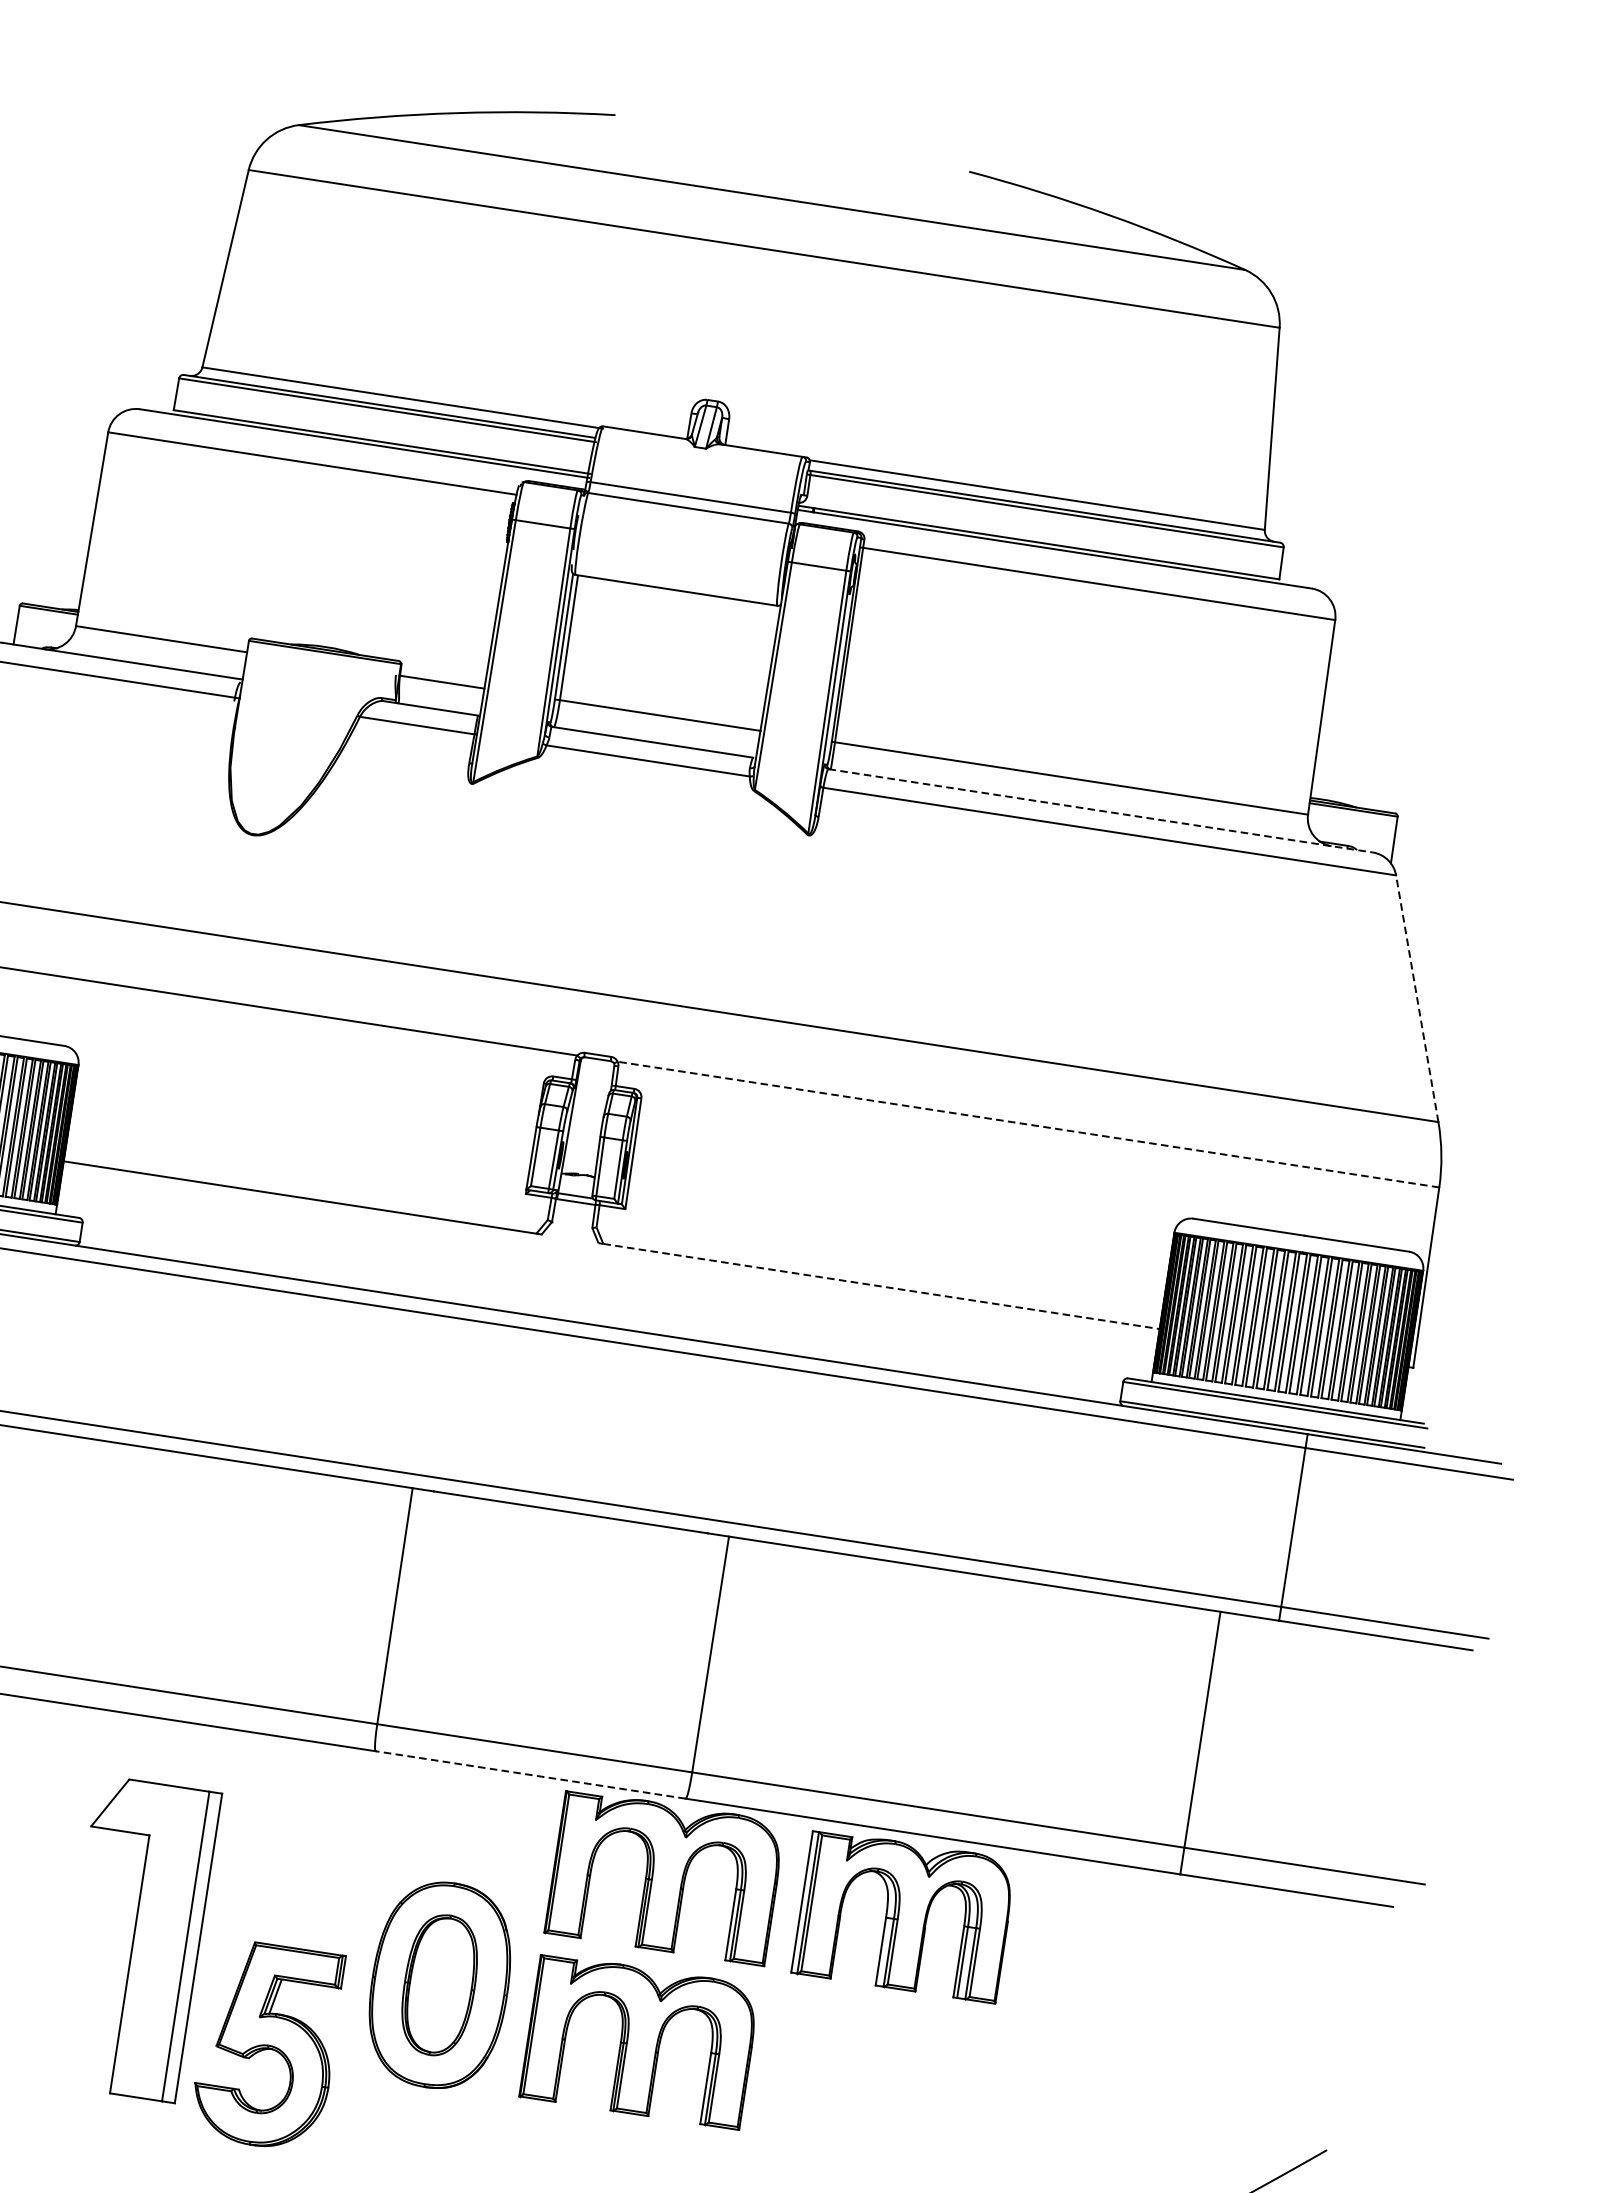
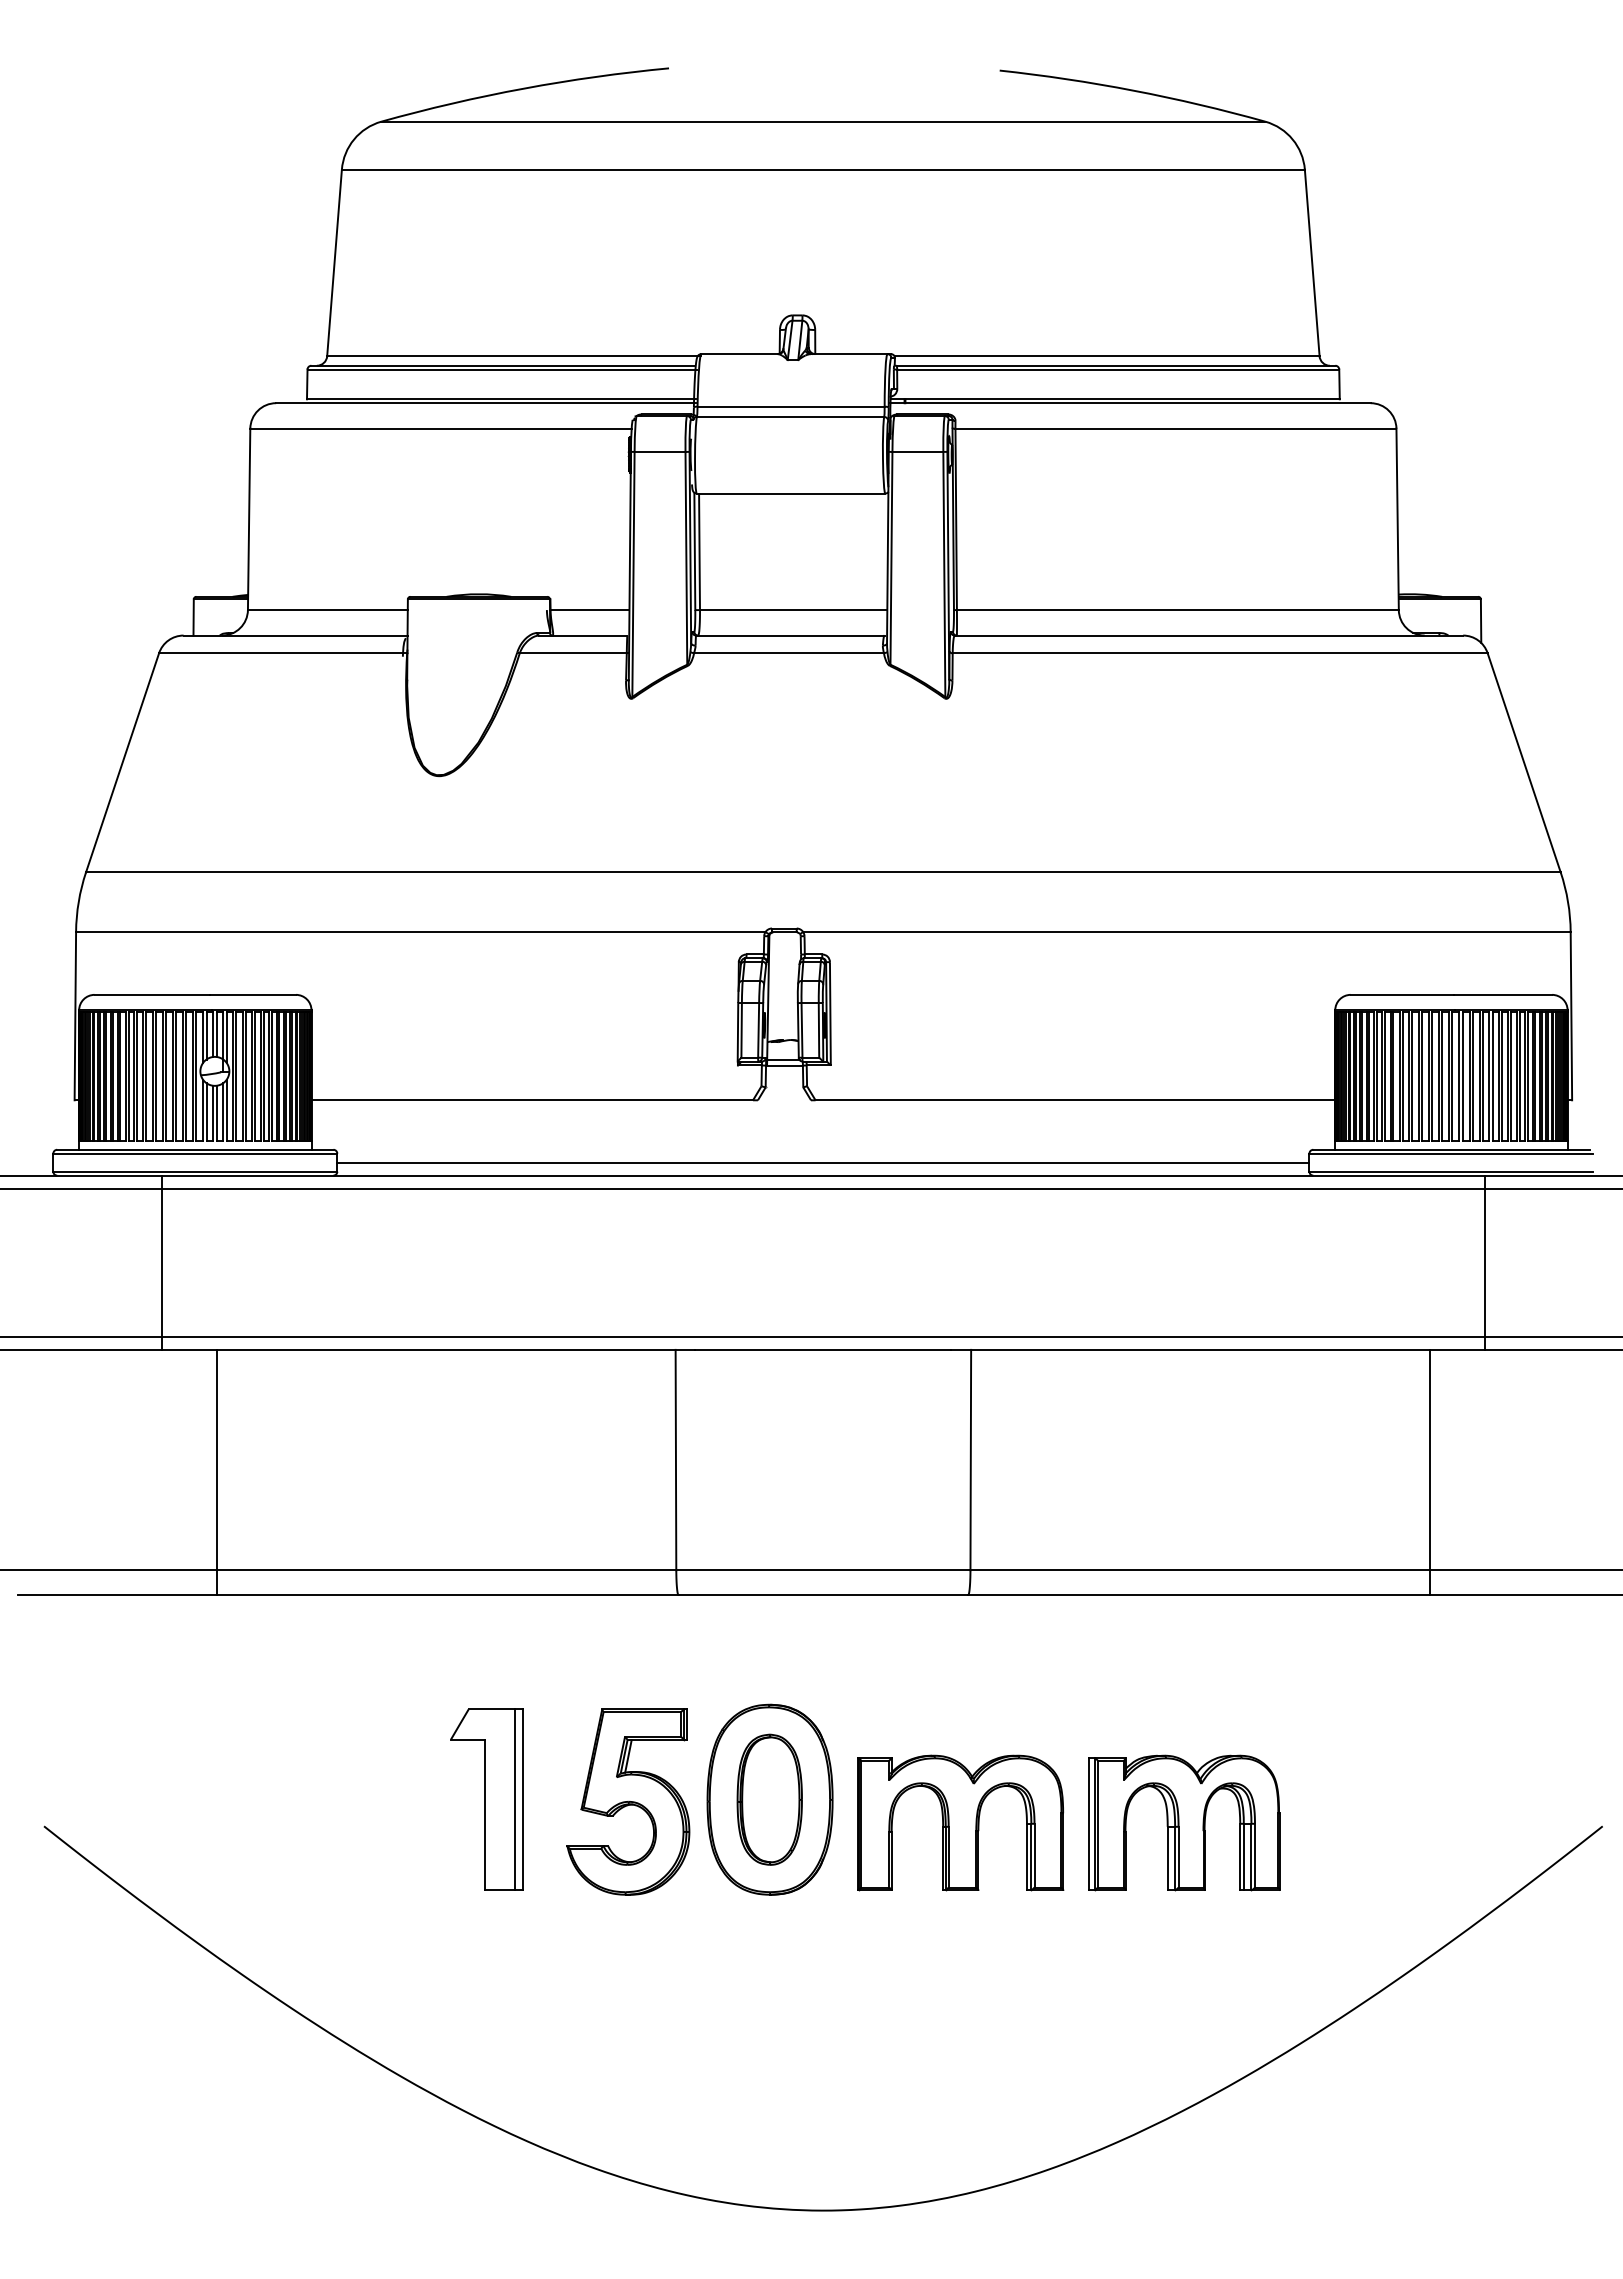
line: (1101, 810) -> (1209, 635), dashed -> solid
line: (1417, 998) -> (1524, 762), dashed -> solid
line: (1027, 1125) -> (1186, 932), dashed -> solid
line: (881, 1286) -> (1075, 1100), dashed -> solid
line: (601, 1311) -> (823, 1162), added
line: (530, 1775) -> (823, 1595), dashed -> solid
part: (665, 1877) -> (960, 1669), removed
part: (904, 1915) -> (1184, 1822), moved
part: (136, 1938) -> (486, 1799), size x0.62
part: (268, 2045) -> (628, 1801), moved

